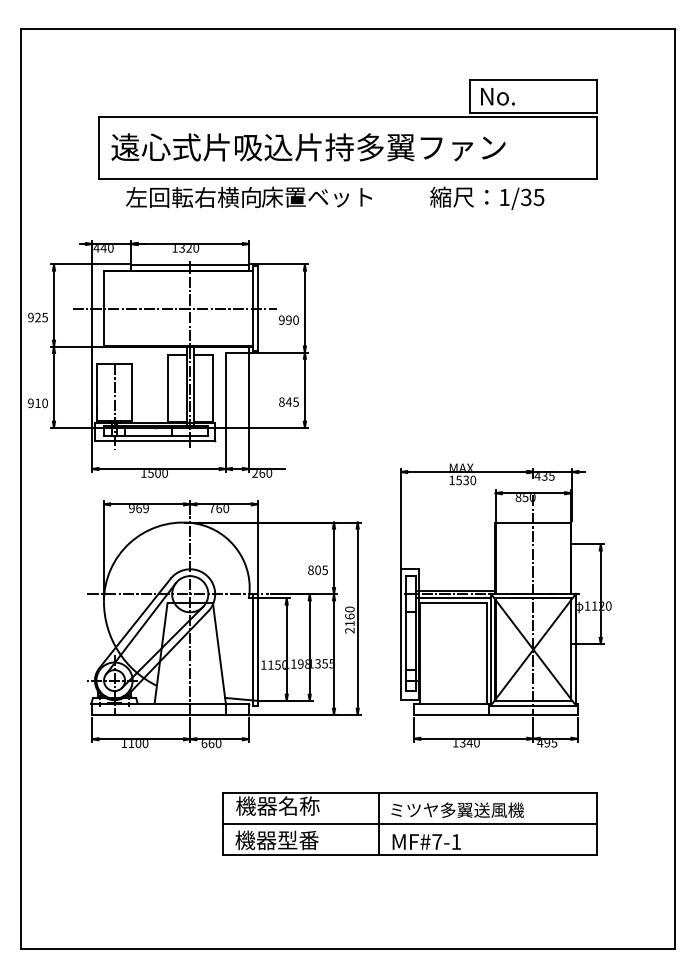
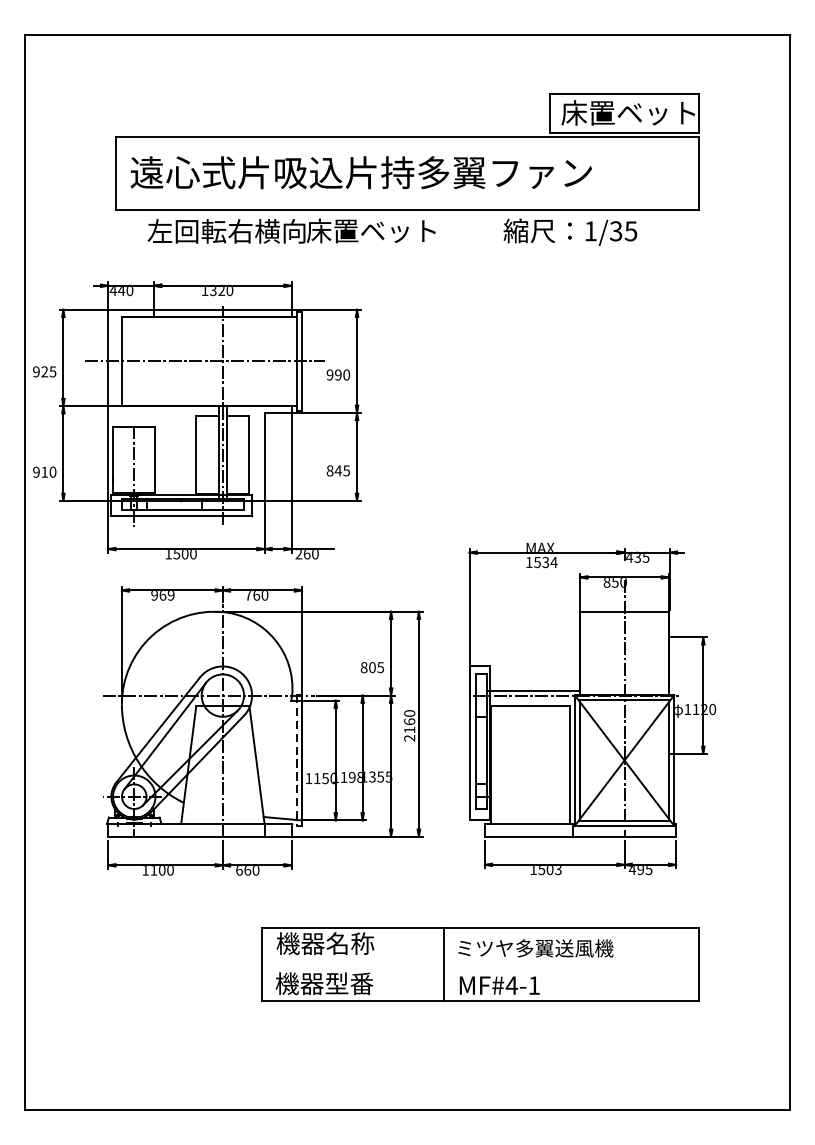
text: (536, 96) -> (628, 113), No. -> 床置ベット
text: (473, 480) -> (554, 562), 1530 -> 1534
line: (452, 597) -> (529, 699), removed
line: (253, 649) -> (296, 760), solid -> dashed
text: (469, 743) -> (549, 870), 1340 -> 1503
line: (410, 824) -> (480, 965), removed
text: (436, 841) -> (511, 985), MF#7-1 -> MF#4-1

